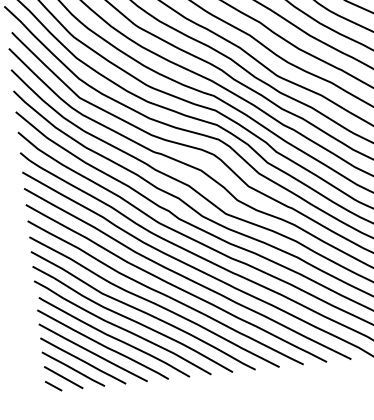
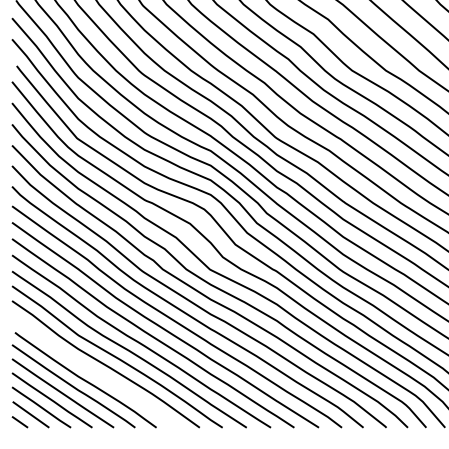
curve: (122, 327) -> (94, 371), removed

